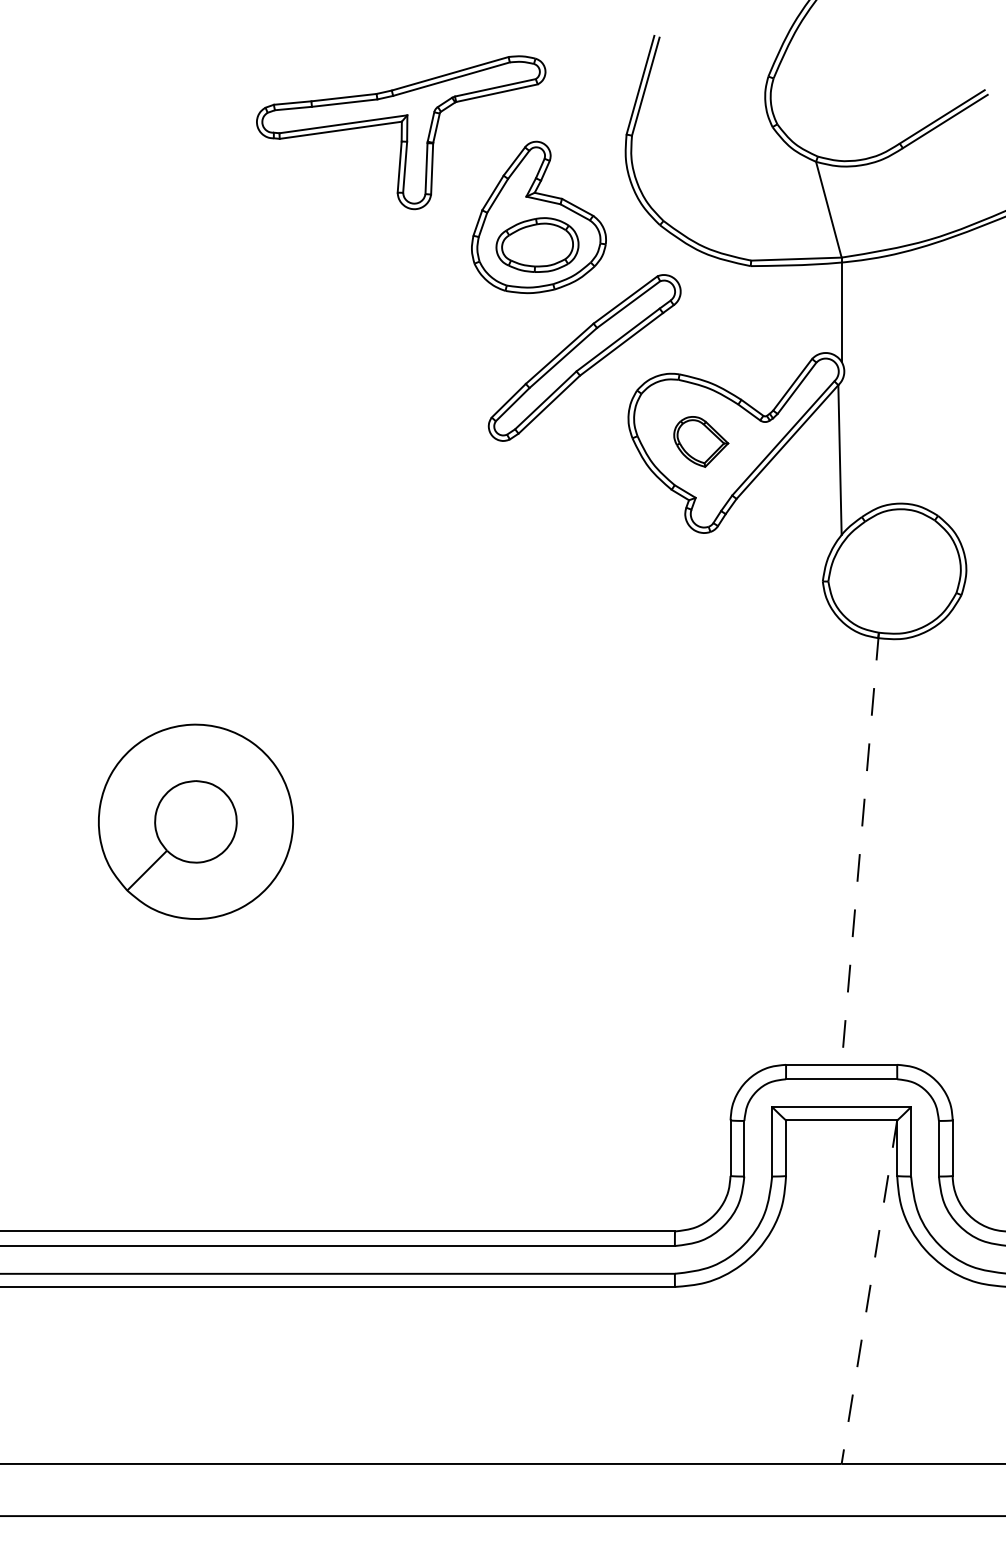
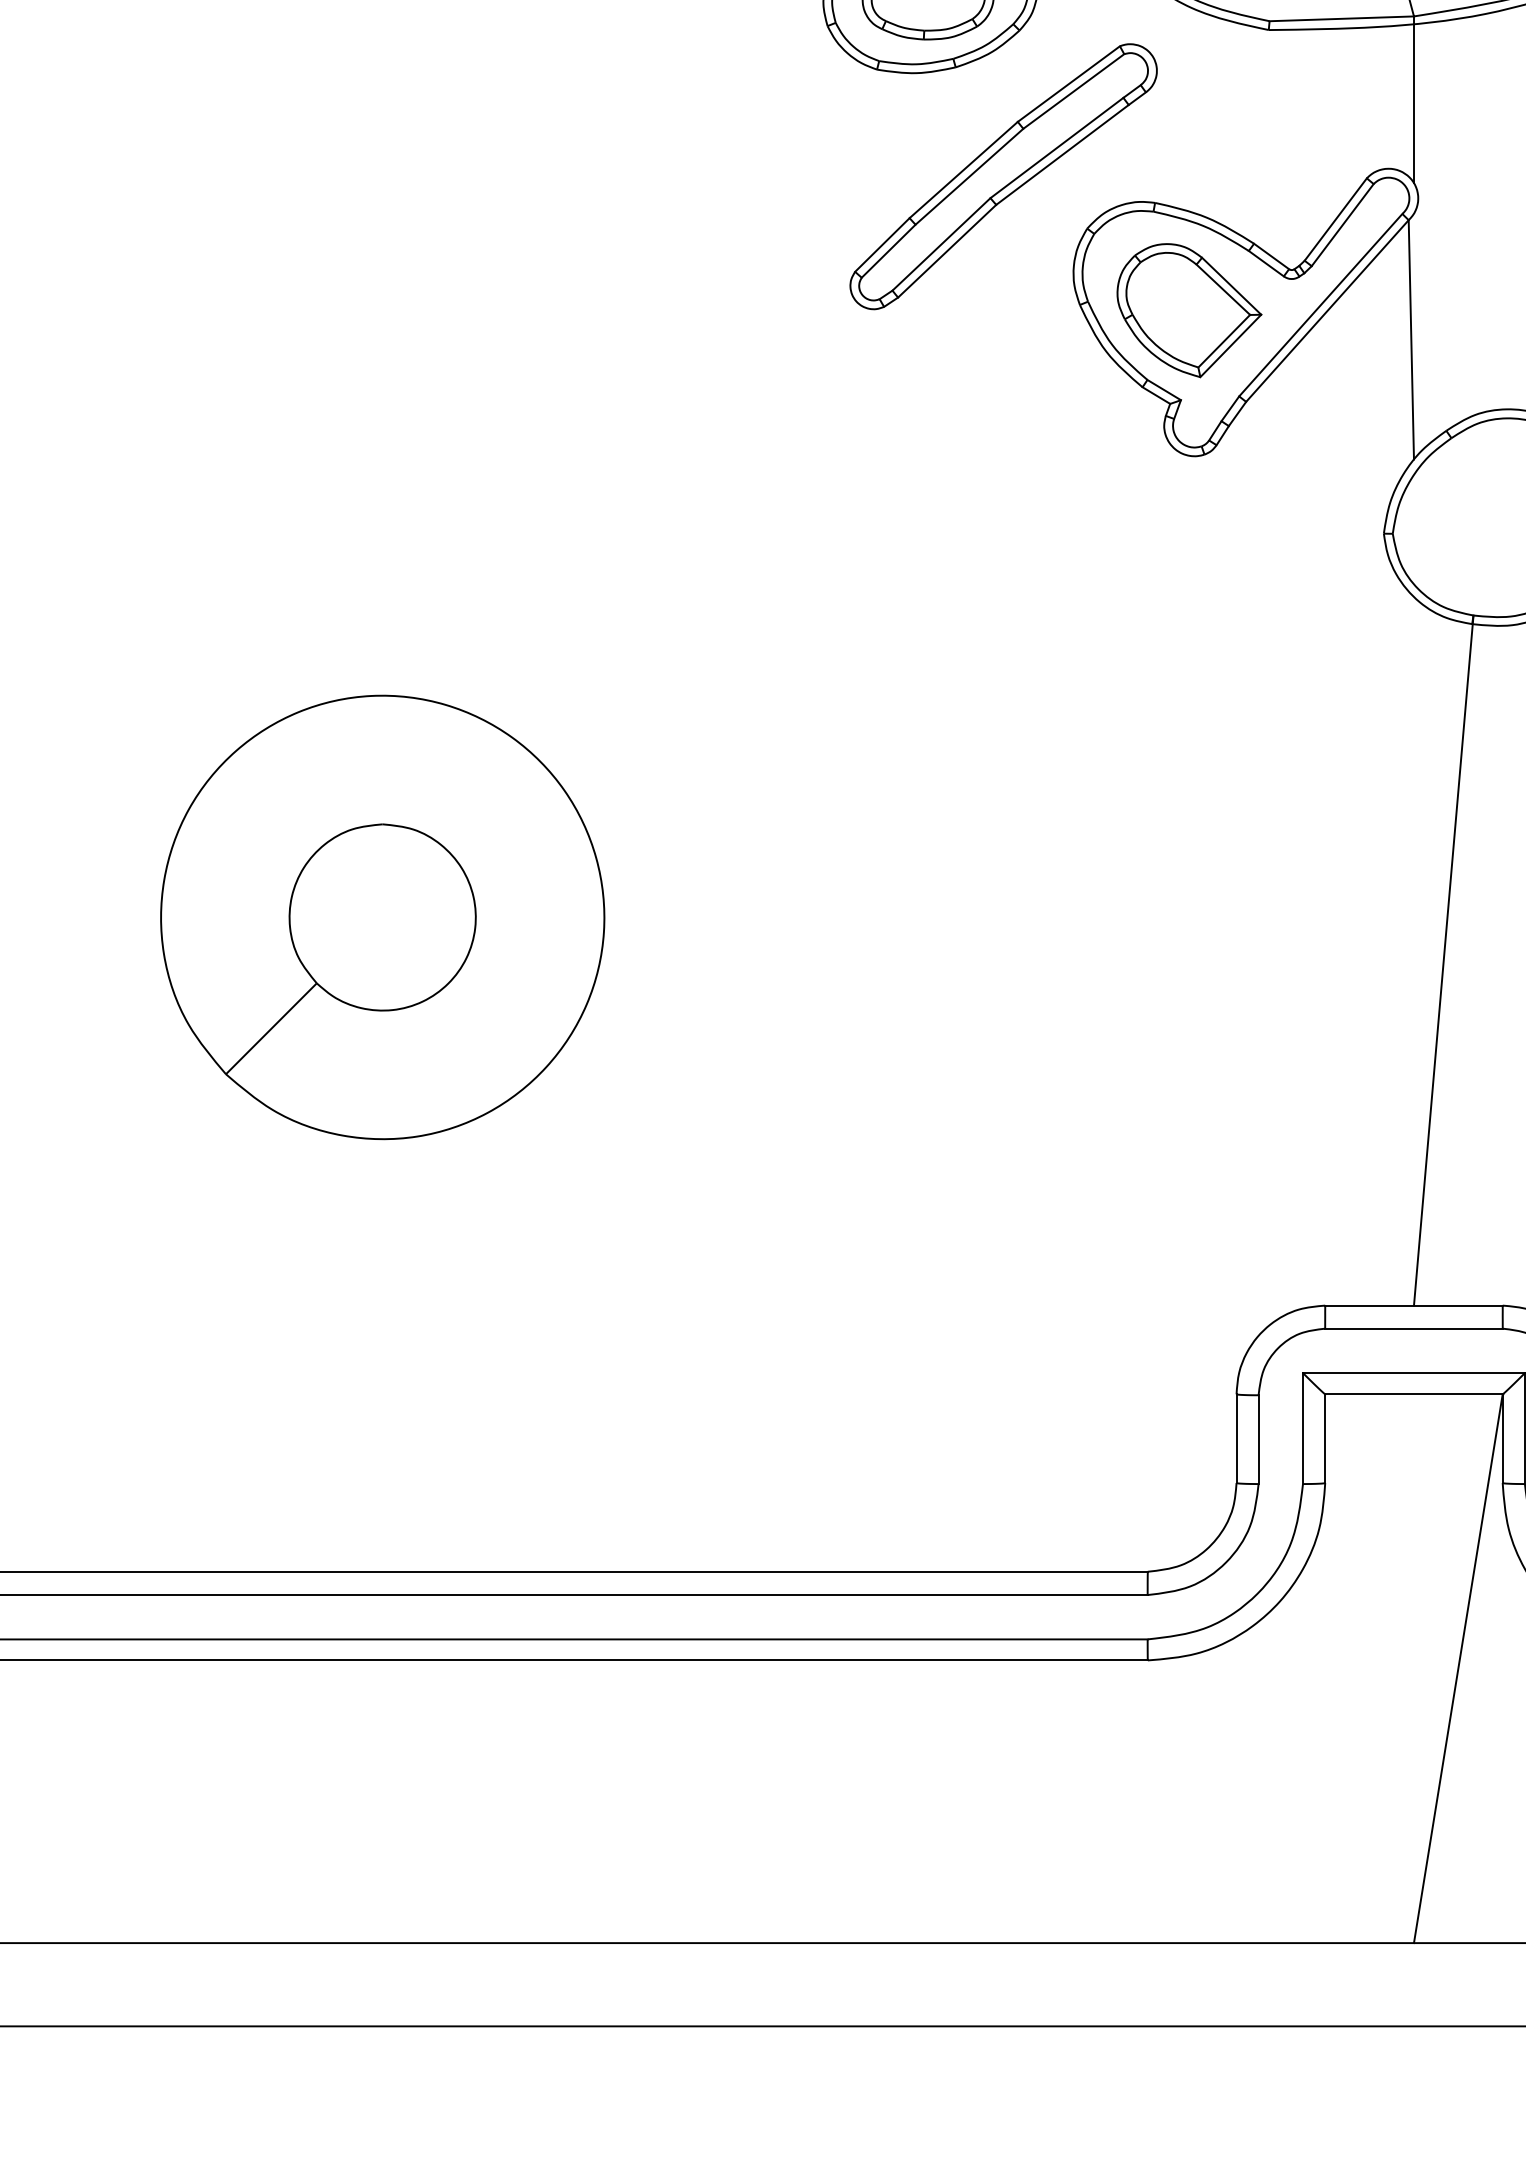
part: (701, 441) -> (1190, 310), size x1.67
part: (195, 821) -> (382, 917), size x1.43
line: (860, 848) -> (1444, 960), dashed -> solid
line: (869, 1292) -> (1458, 1669), dashed -> solid

